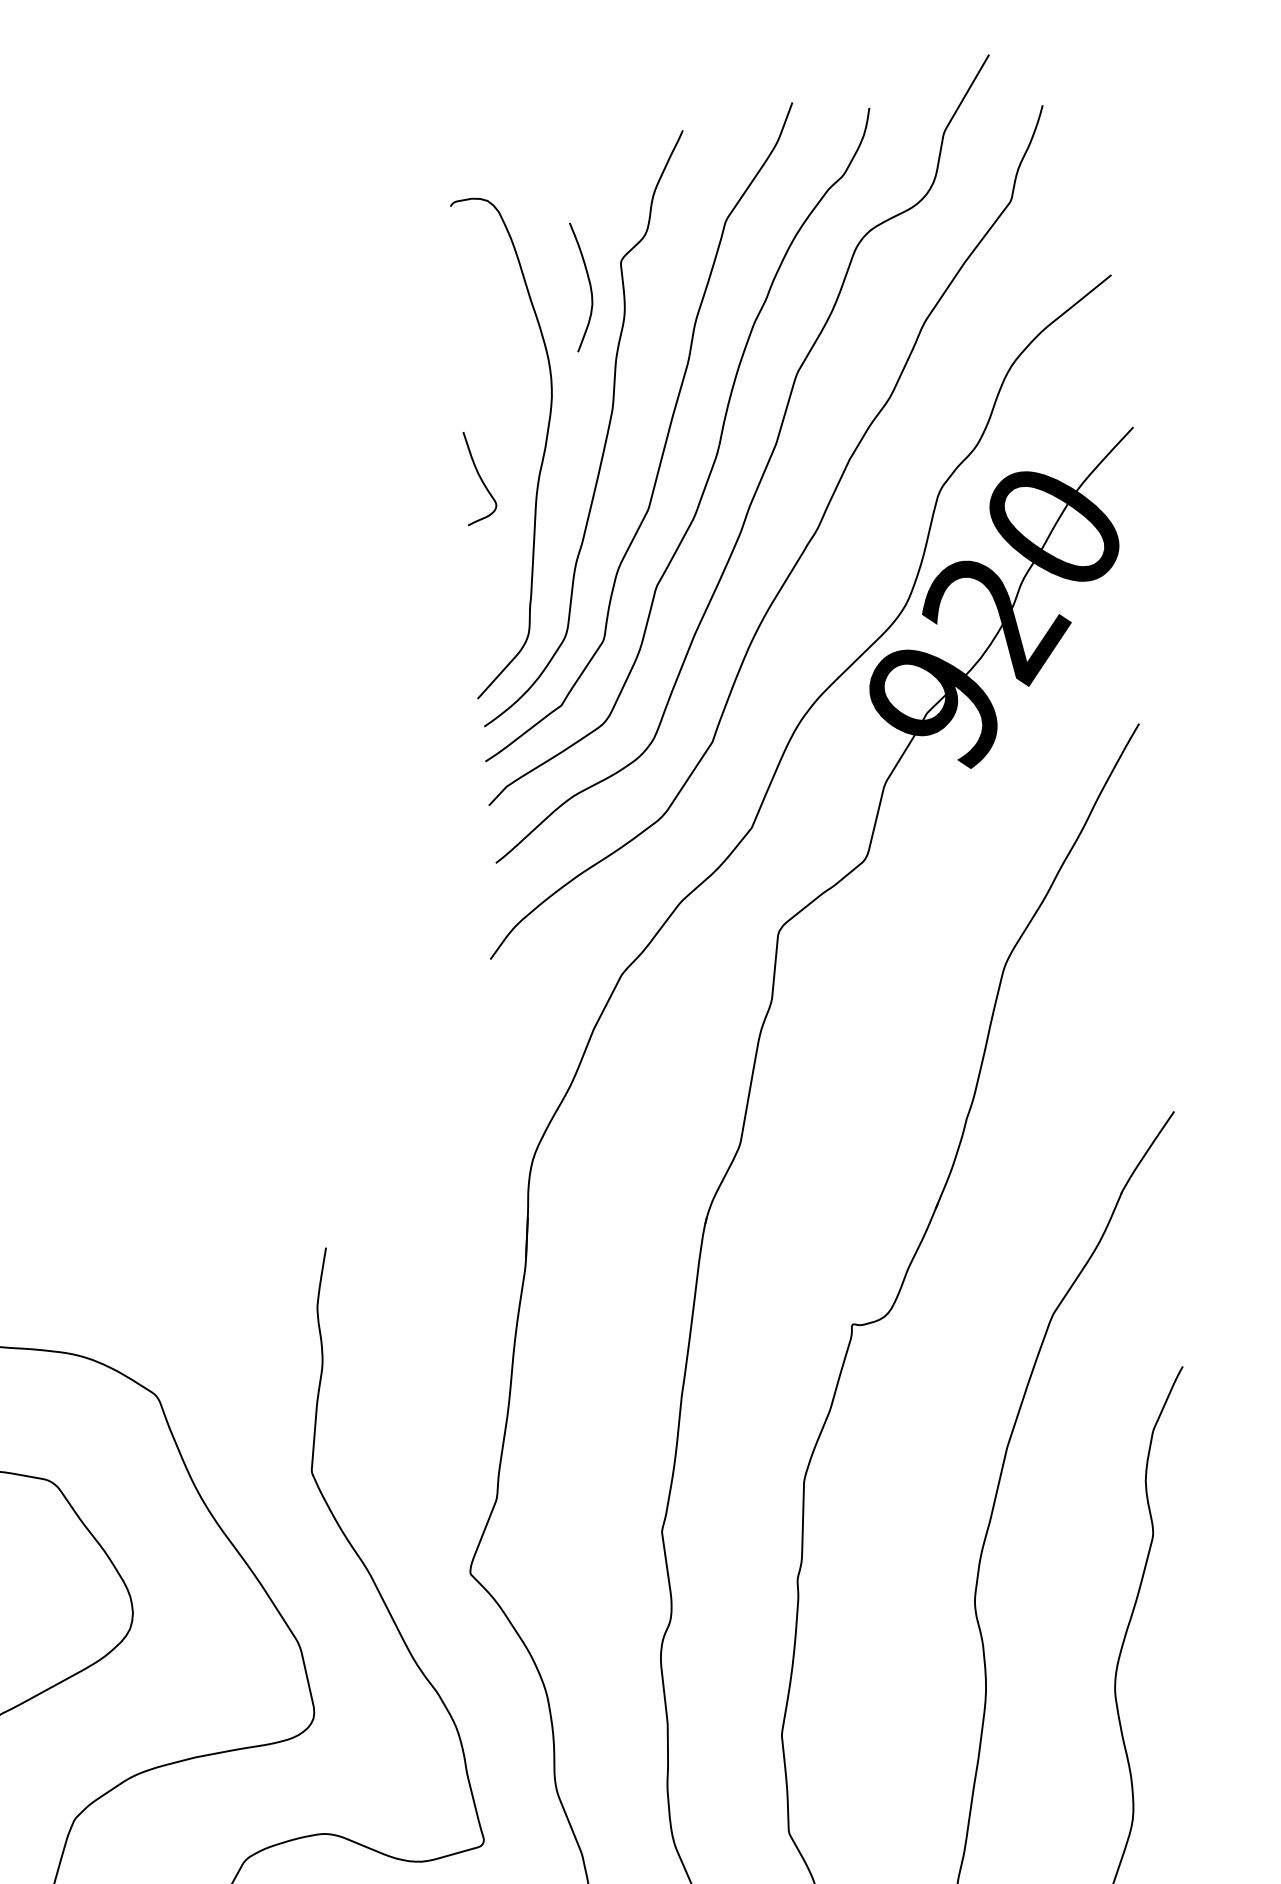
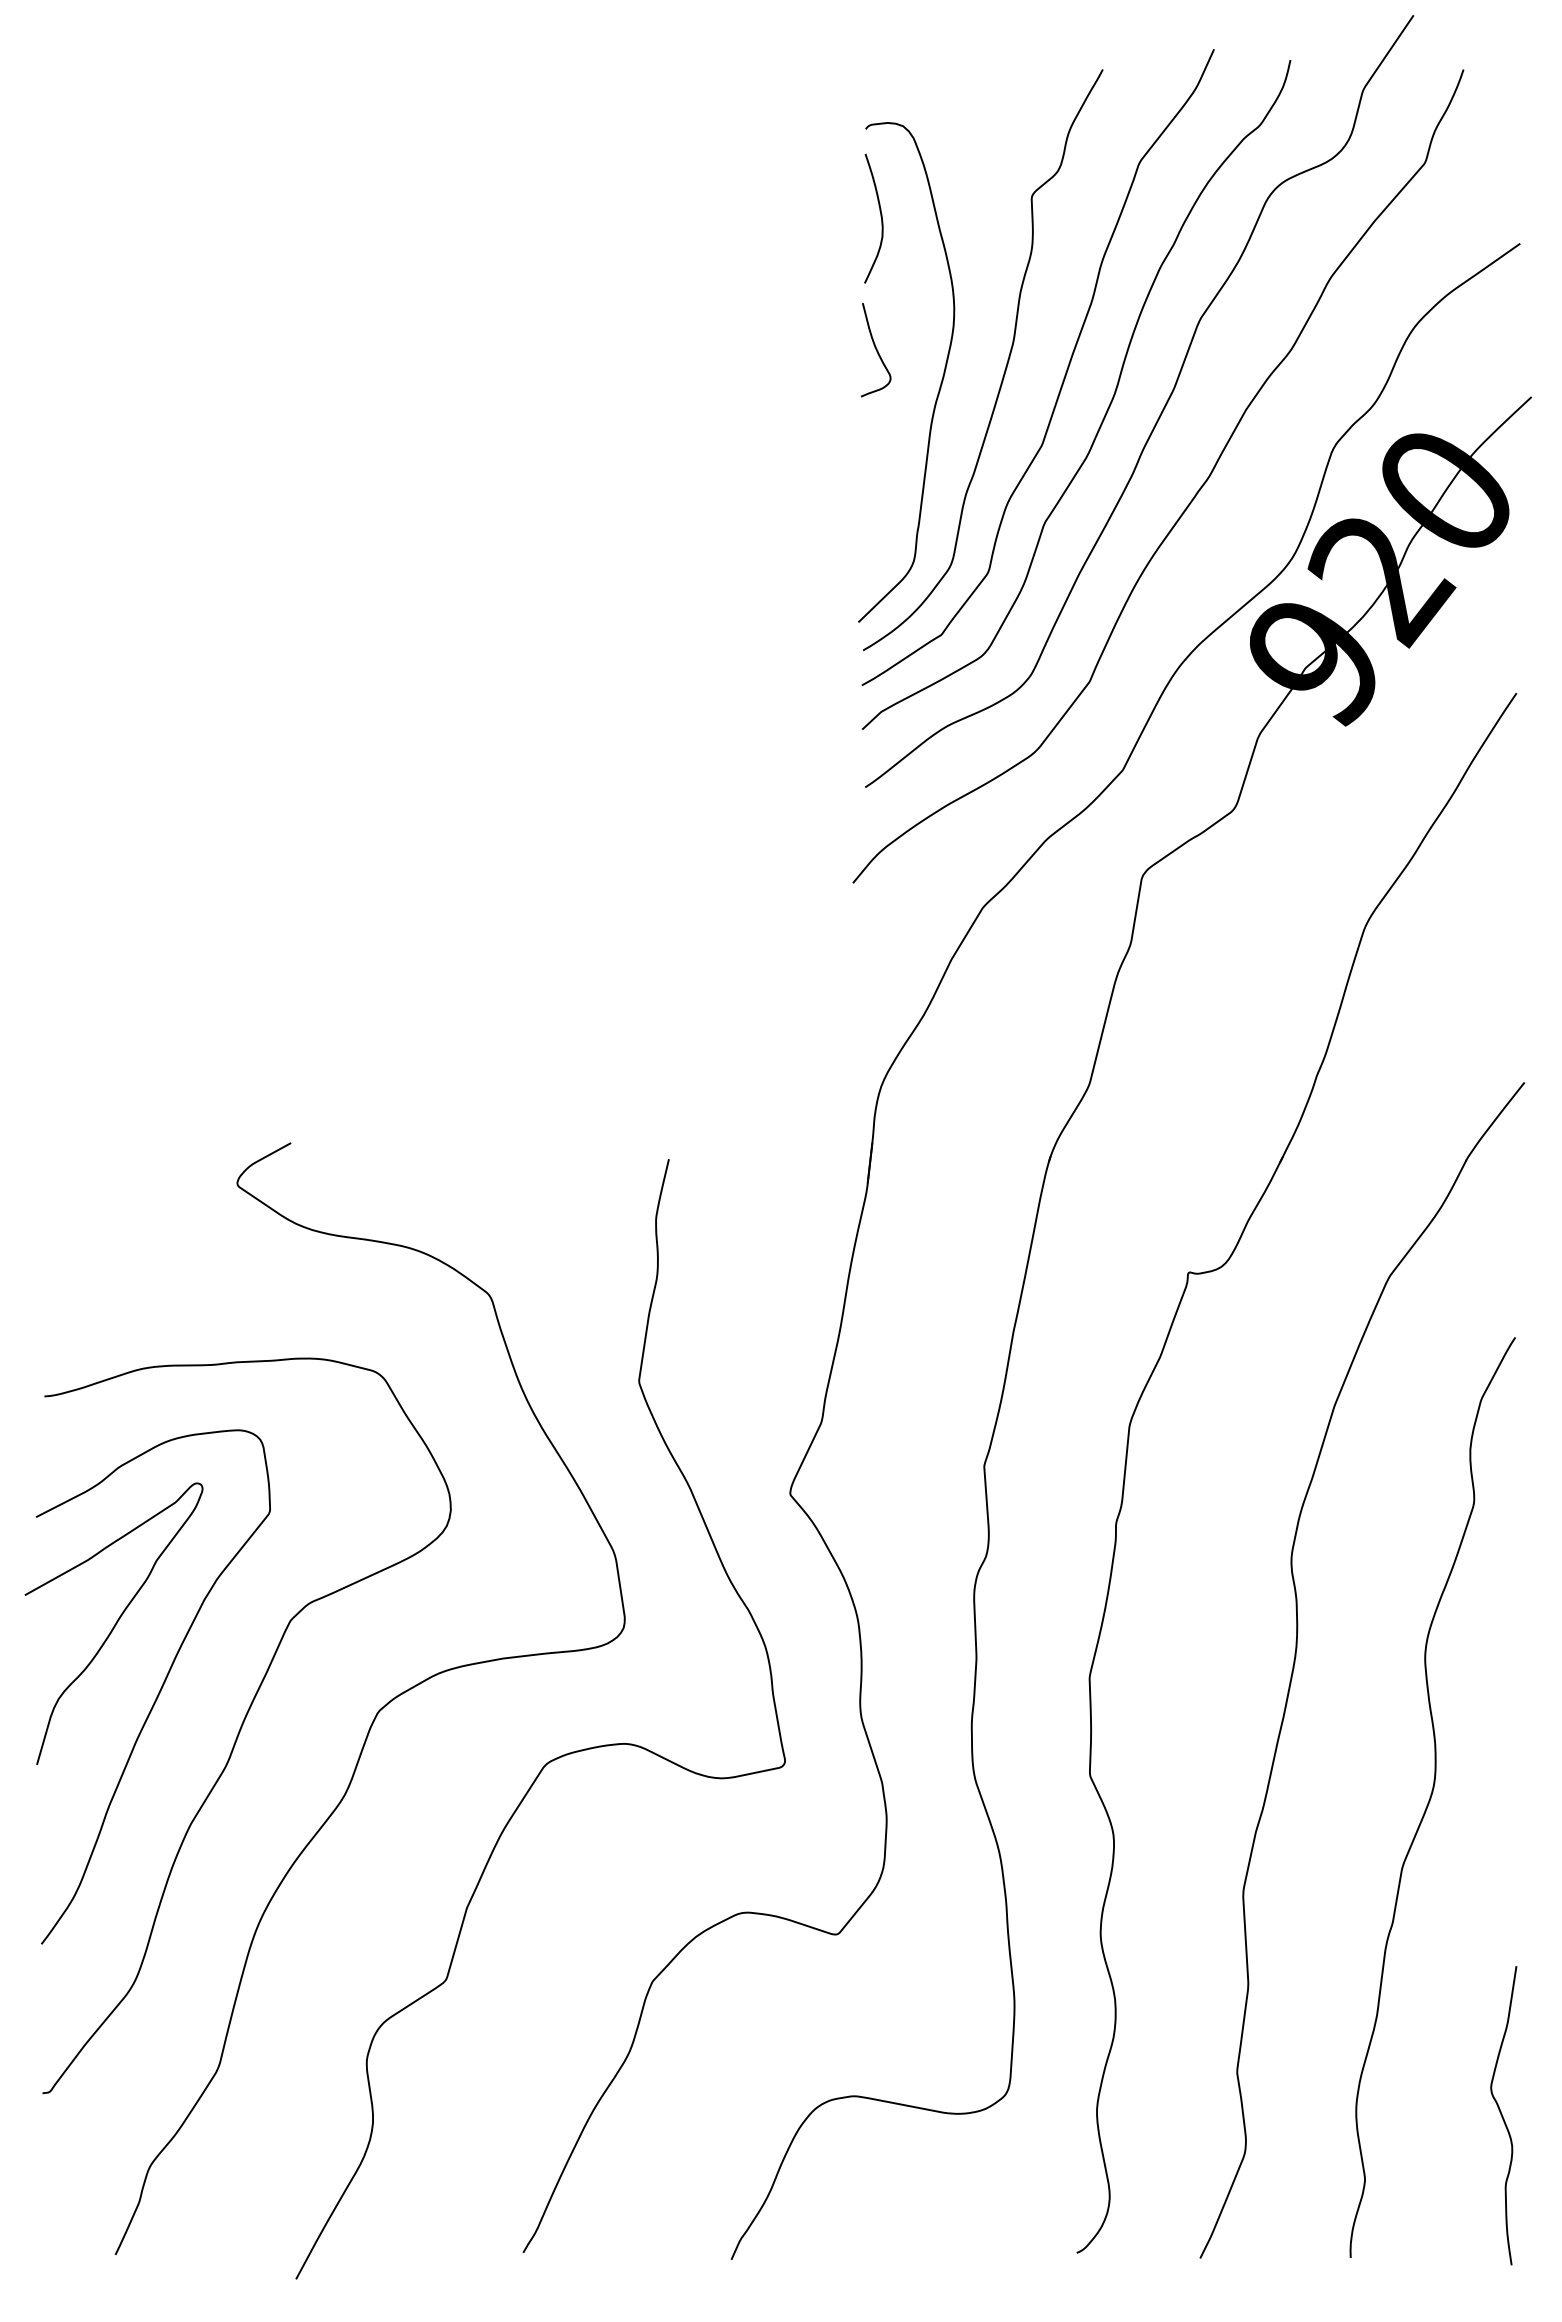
curve: (589, 284) -> (880, 216), moved
curve: (480, 478) -> (876, 350), moved

